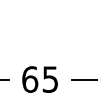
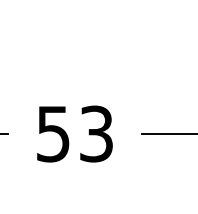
text: (40, 79) -> (75, 133), 65 -> 53

